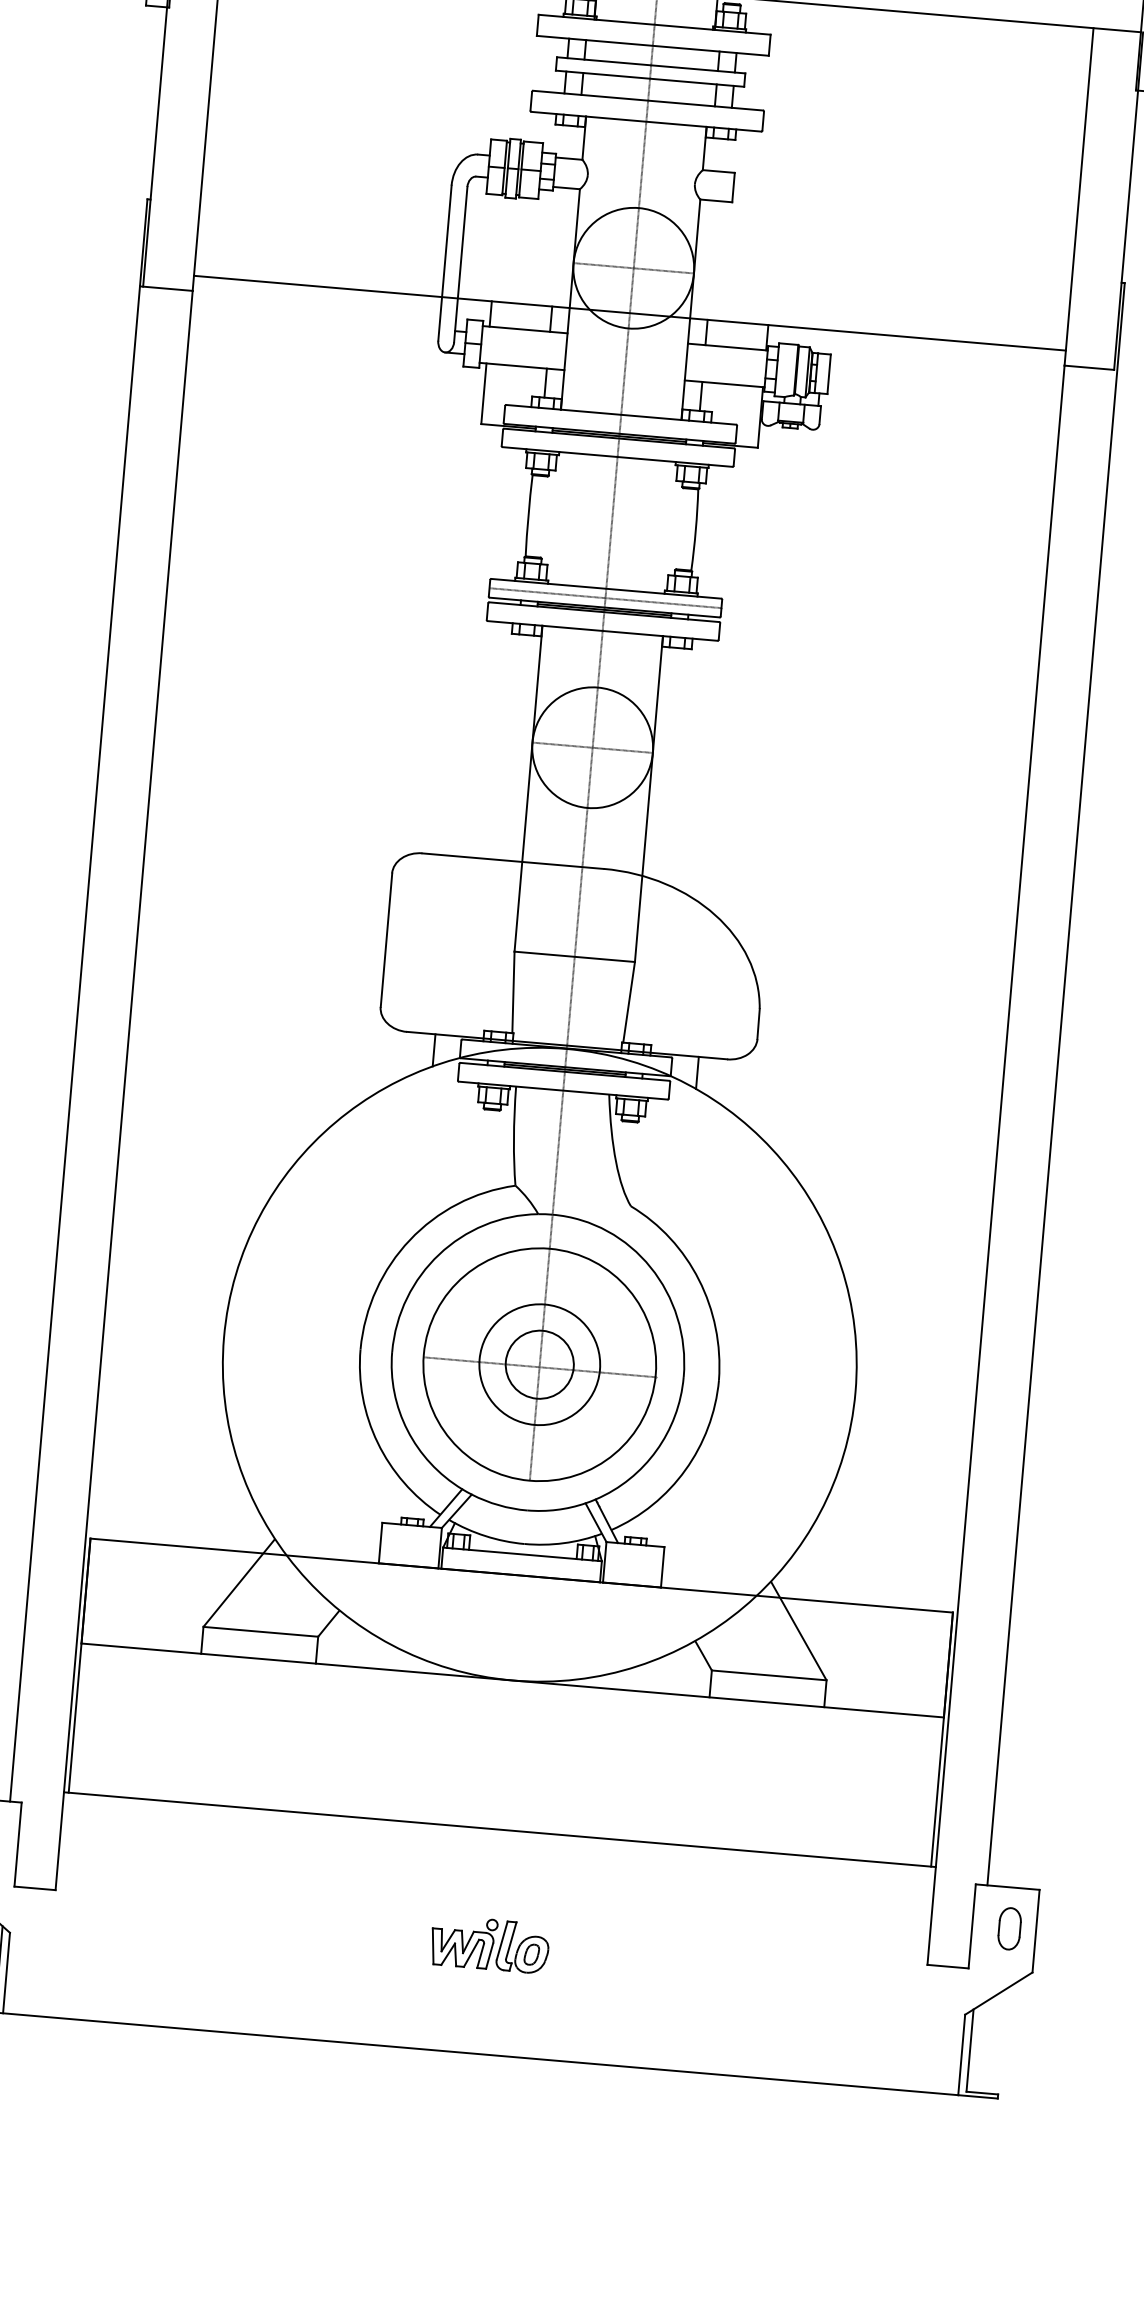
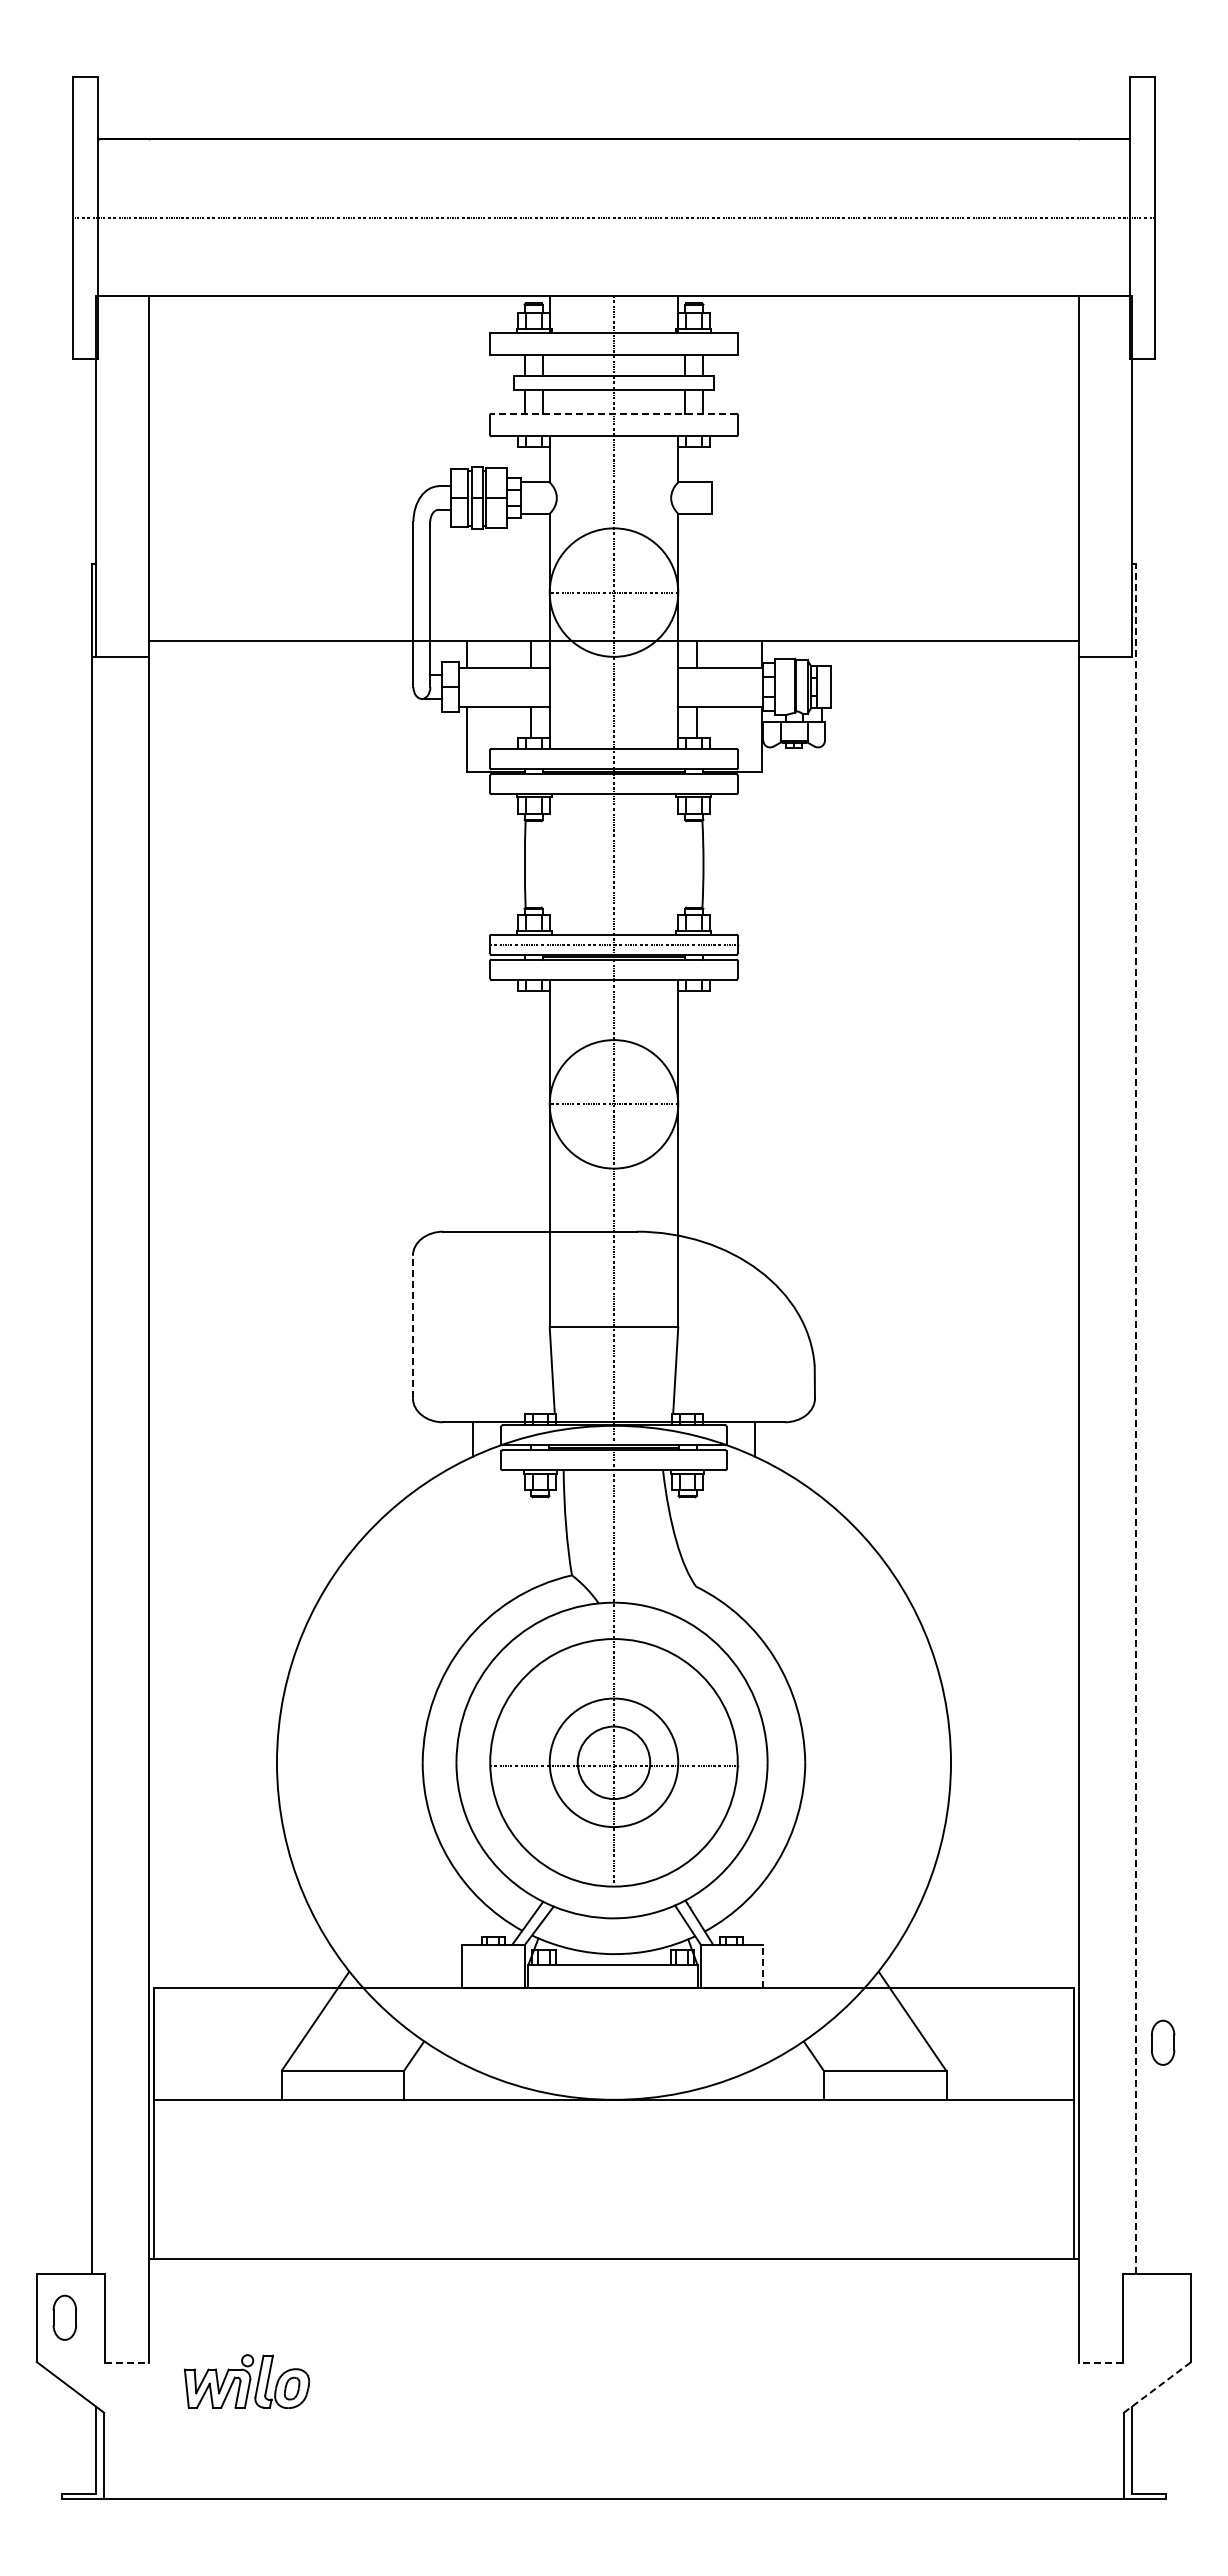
line: (648, 100) -> (614, 413), solid -> dashed
line: (386, 939) -> (413, 1326), solid -> dashed
line: (1056, 1084) -> (1135, 1418), solid -> dashed
line: (662, 1567) -> (762, 1966), solid -> dashed
line: (34, 1888) -> (126, 2363), solid -> dashed
part: (1010, 1928) -> (1163, 2042), moved
part: (489, 1944) -> (246, 2381), moved
line: (948, 1966) -> (1101, 2363), solid -> dashed
line: (998, 1993) -> (1157, 2387), solid -> dashed

